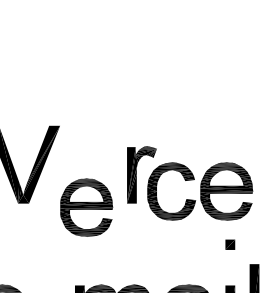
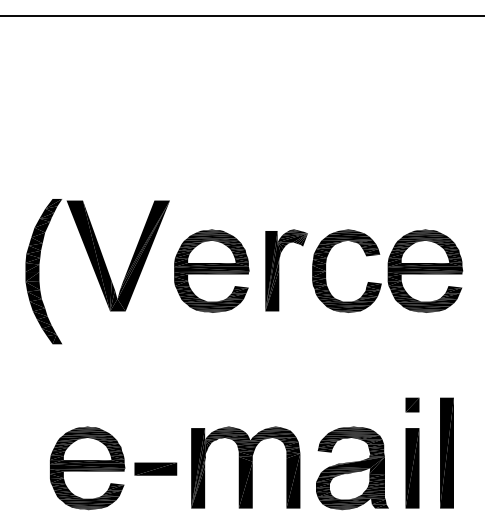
part: (200, 191) -> (387, 270), moved
part: (86, 207) -> (211, 270), moved
part: (230, 244) -> (412, 404), moved

